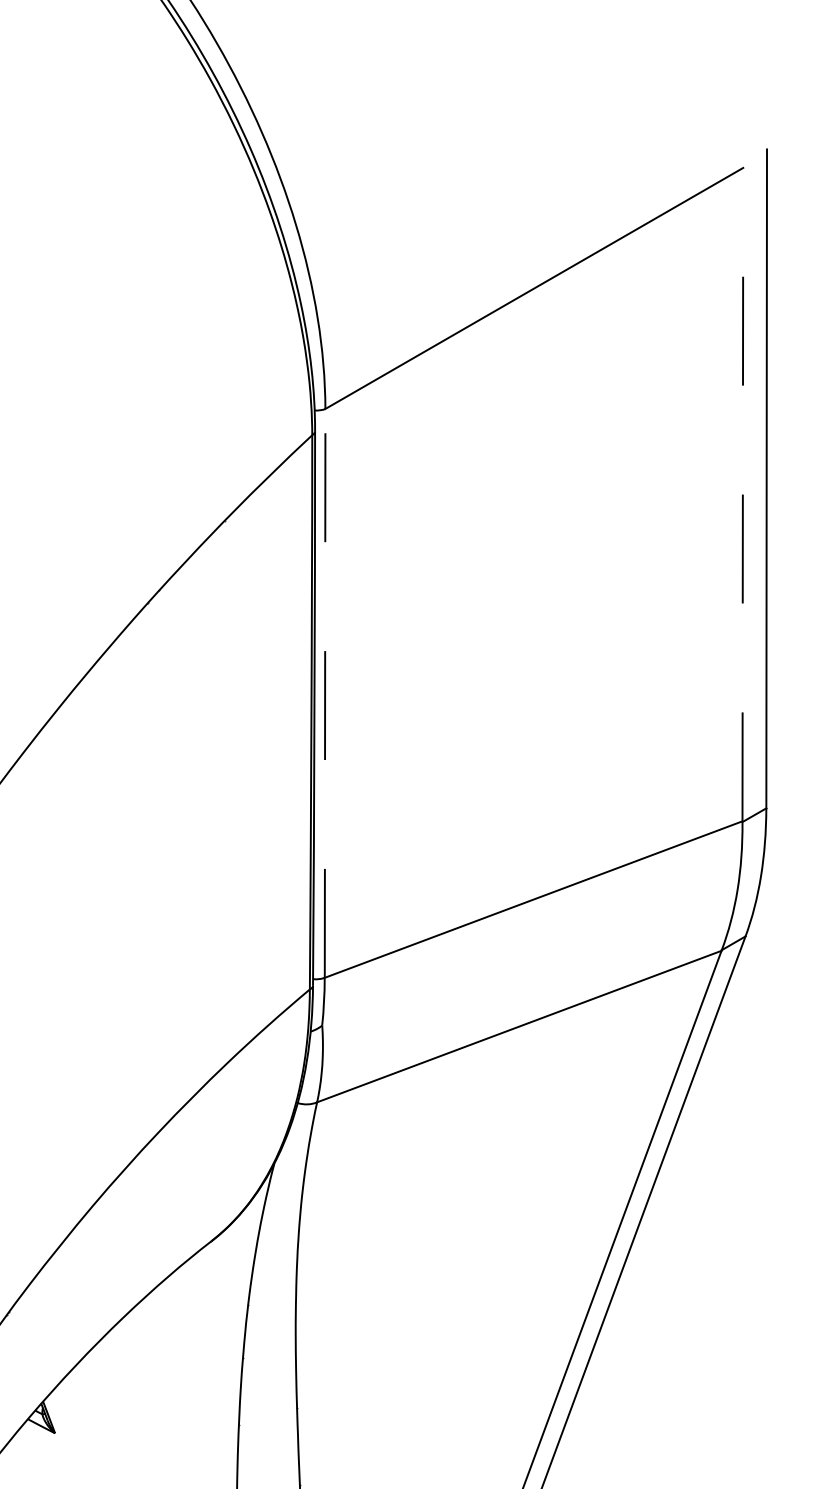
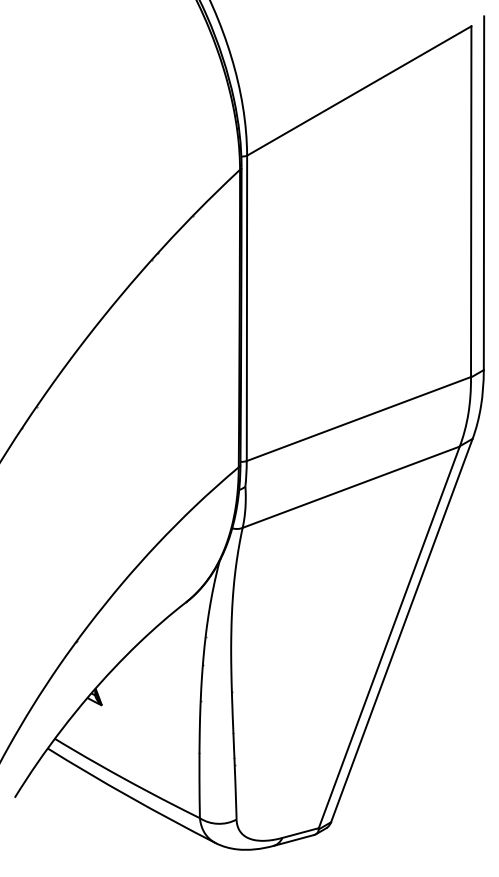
line: (743, 494) -> (471, 201), dashed -> solid
line: (324, 693) -> (246, 308), dashed -> solid

